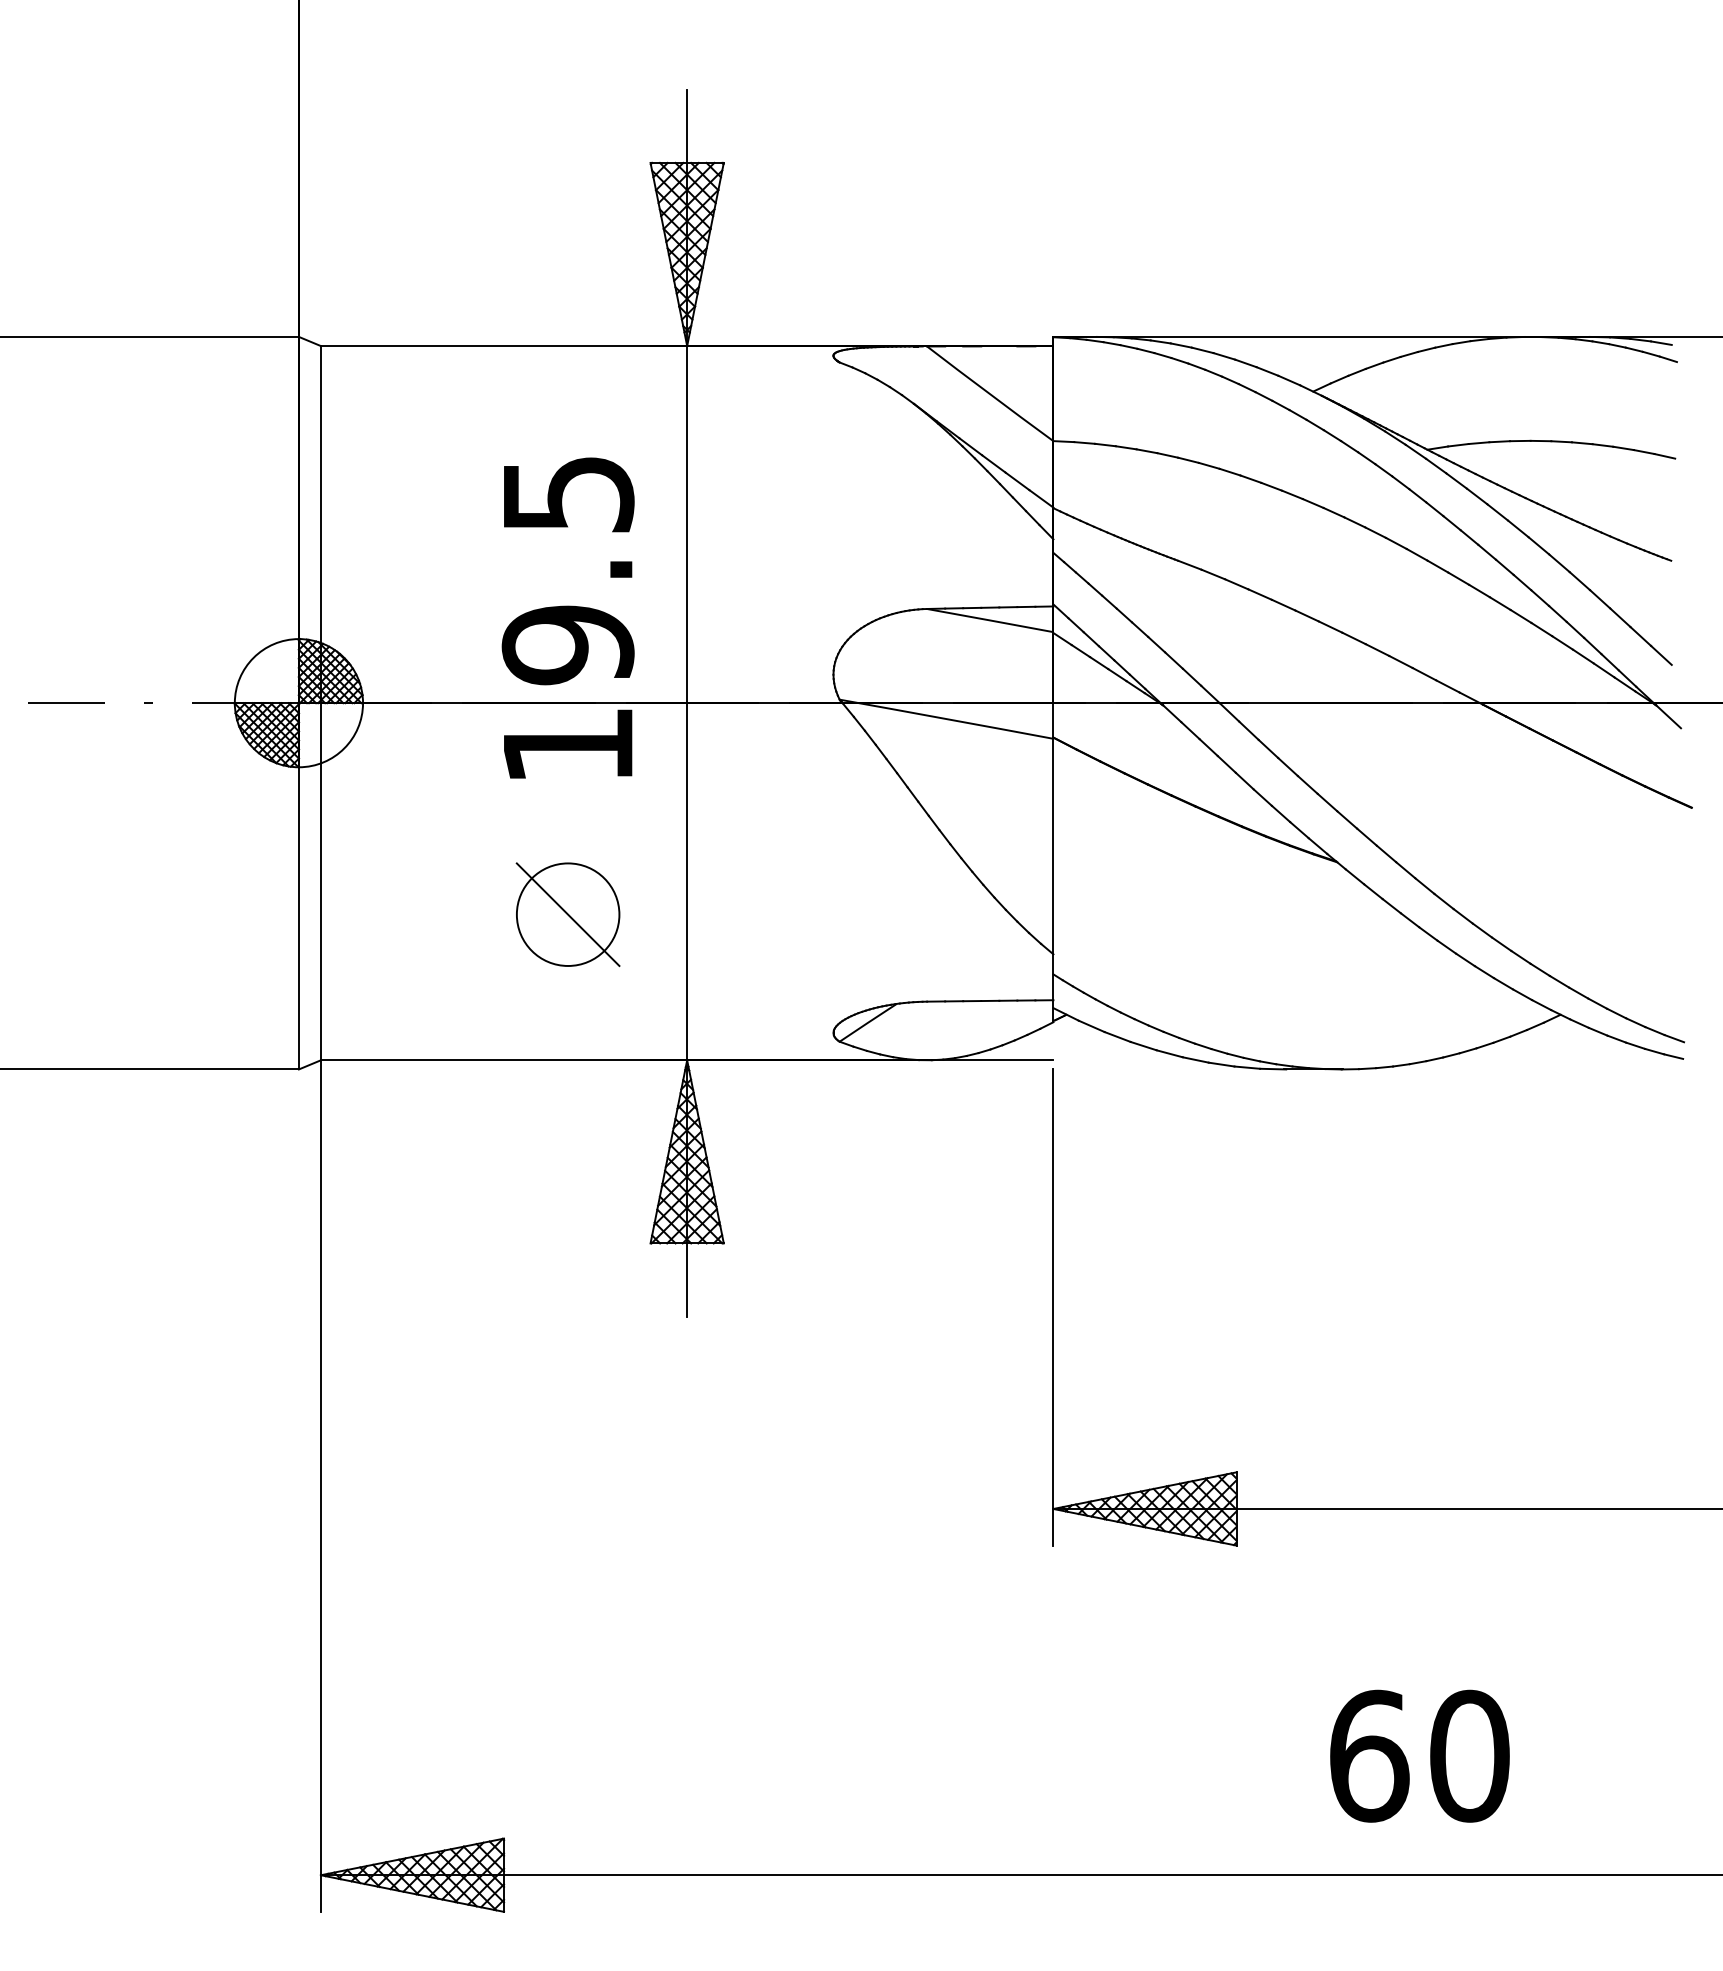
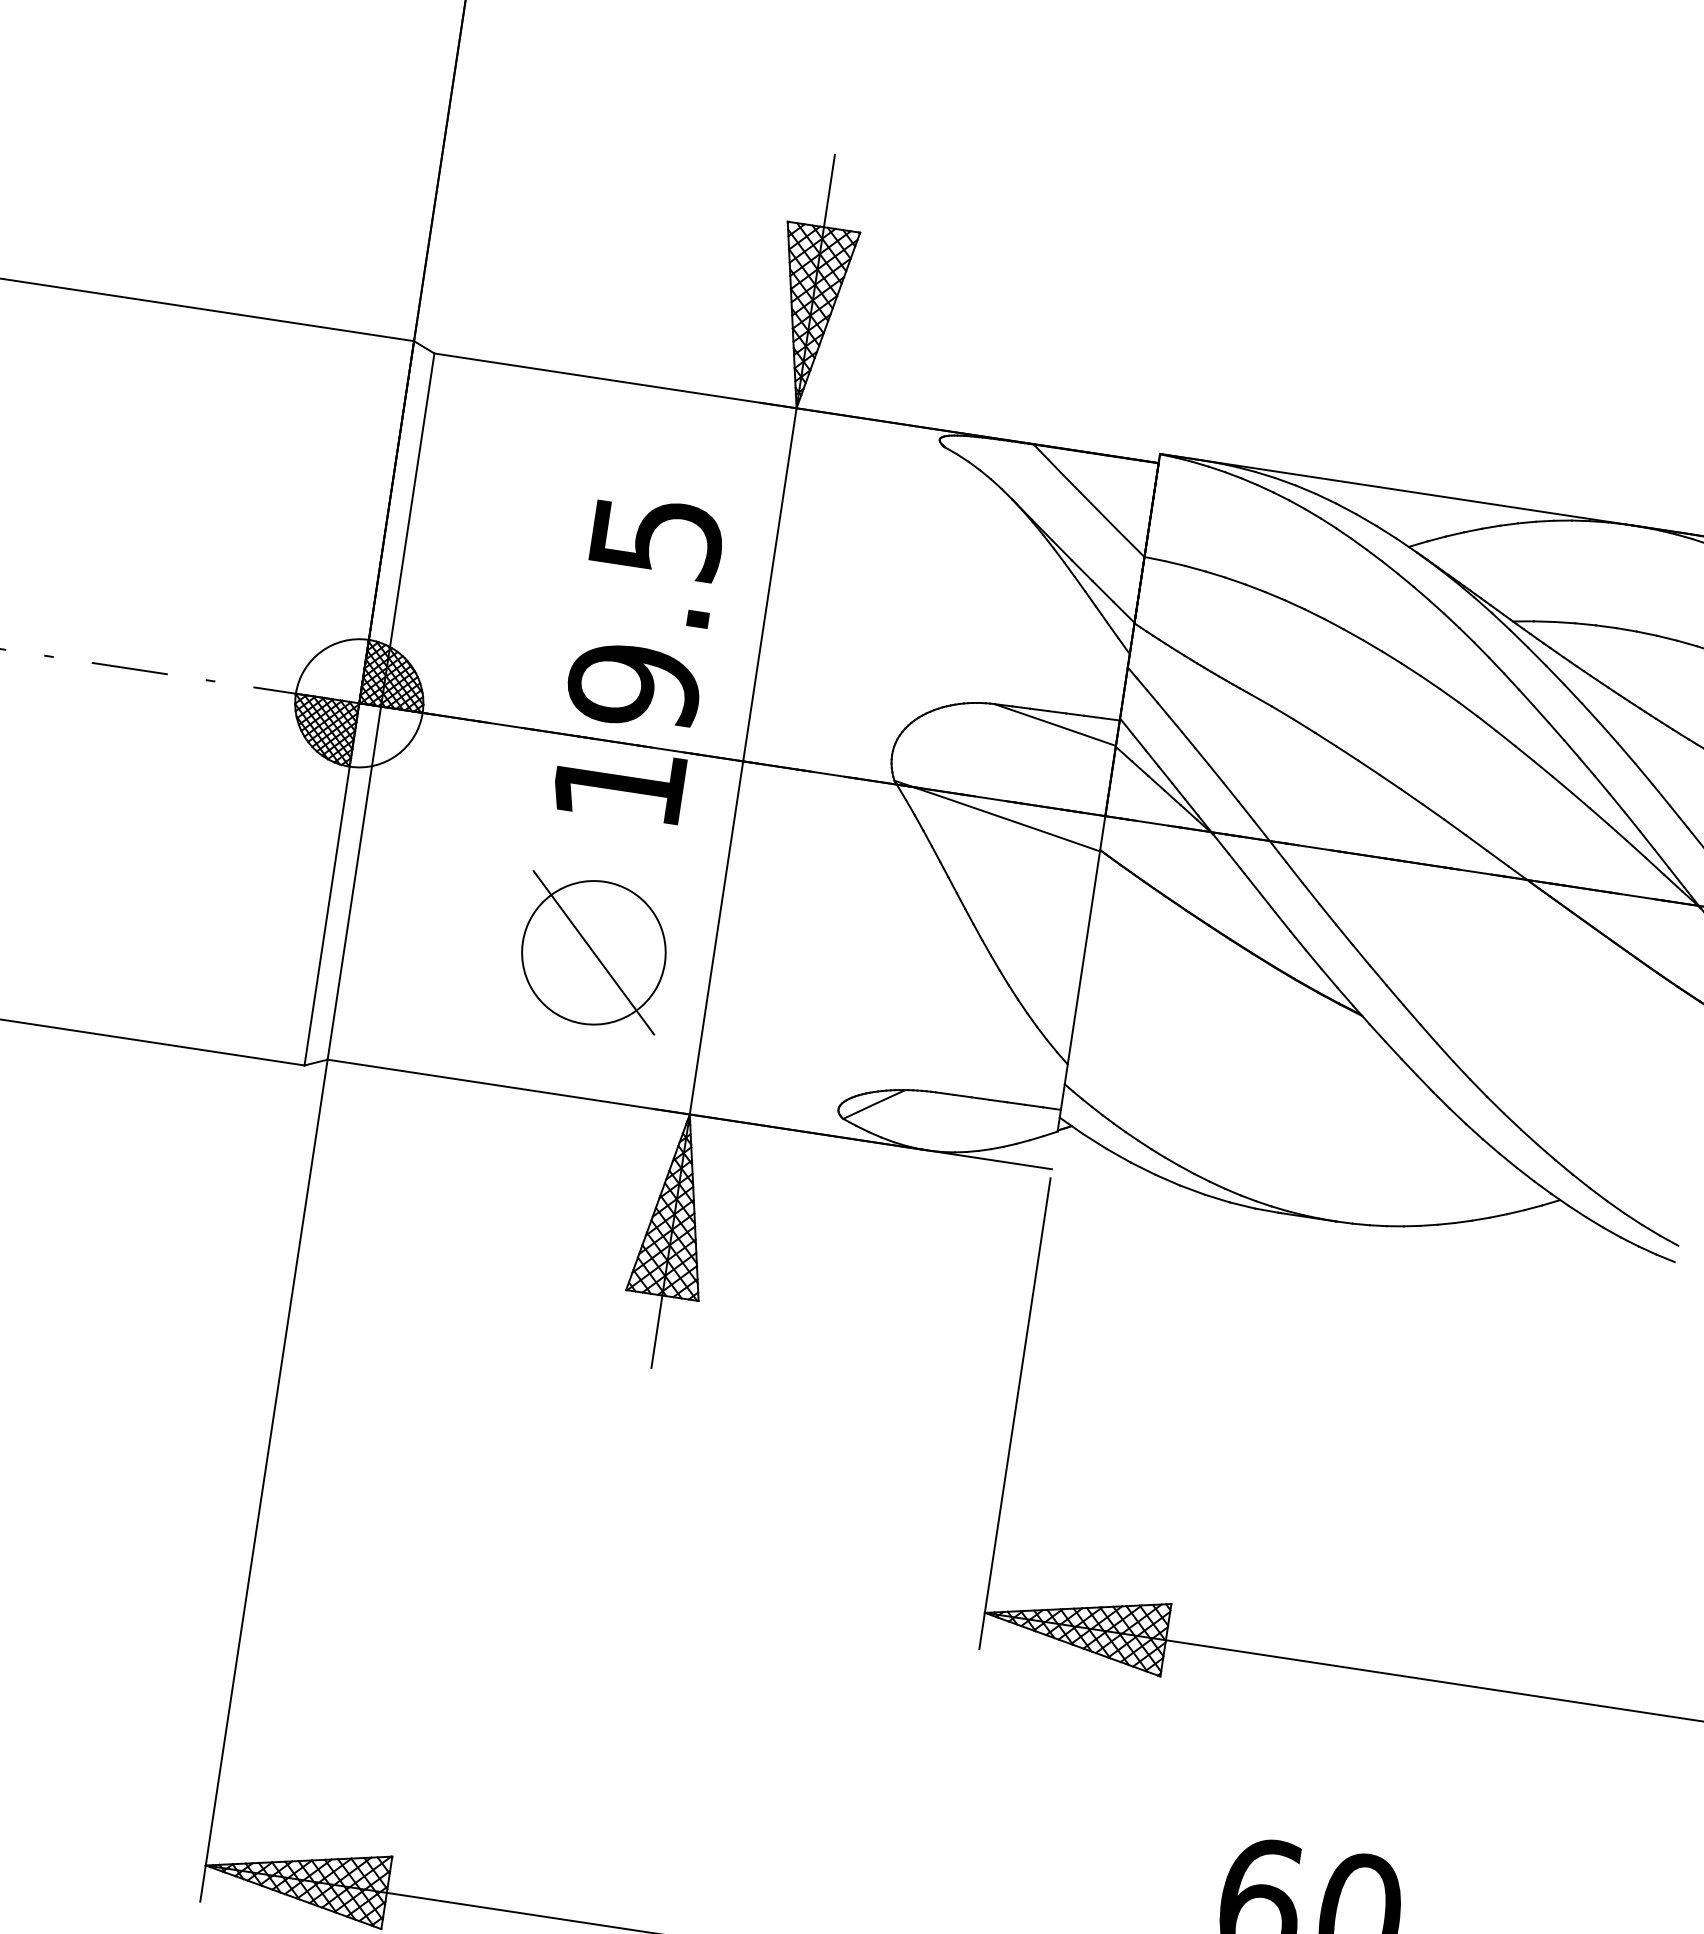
part: (567, 914) -> (593, 952), size x1.4

